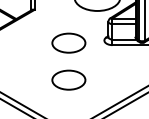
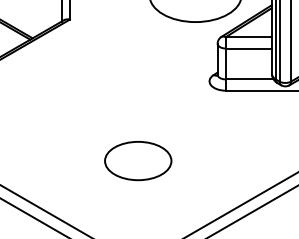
part: (68, 42) -> (137, 85), removed

